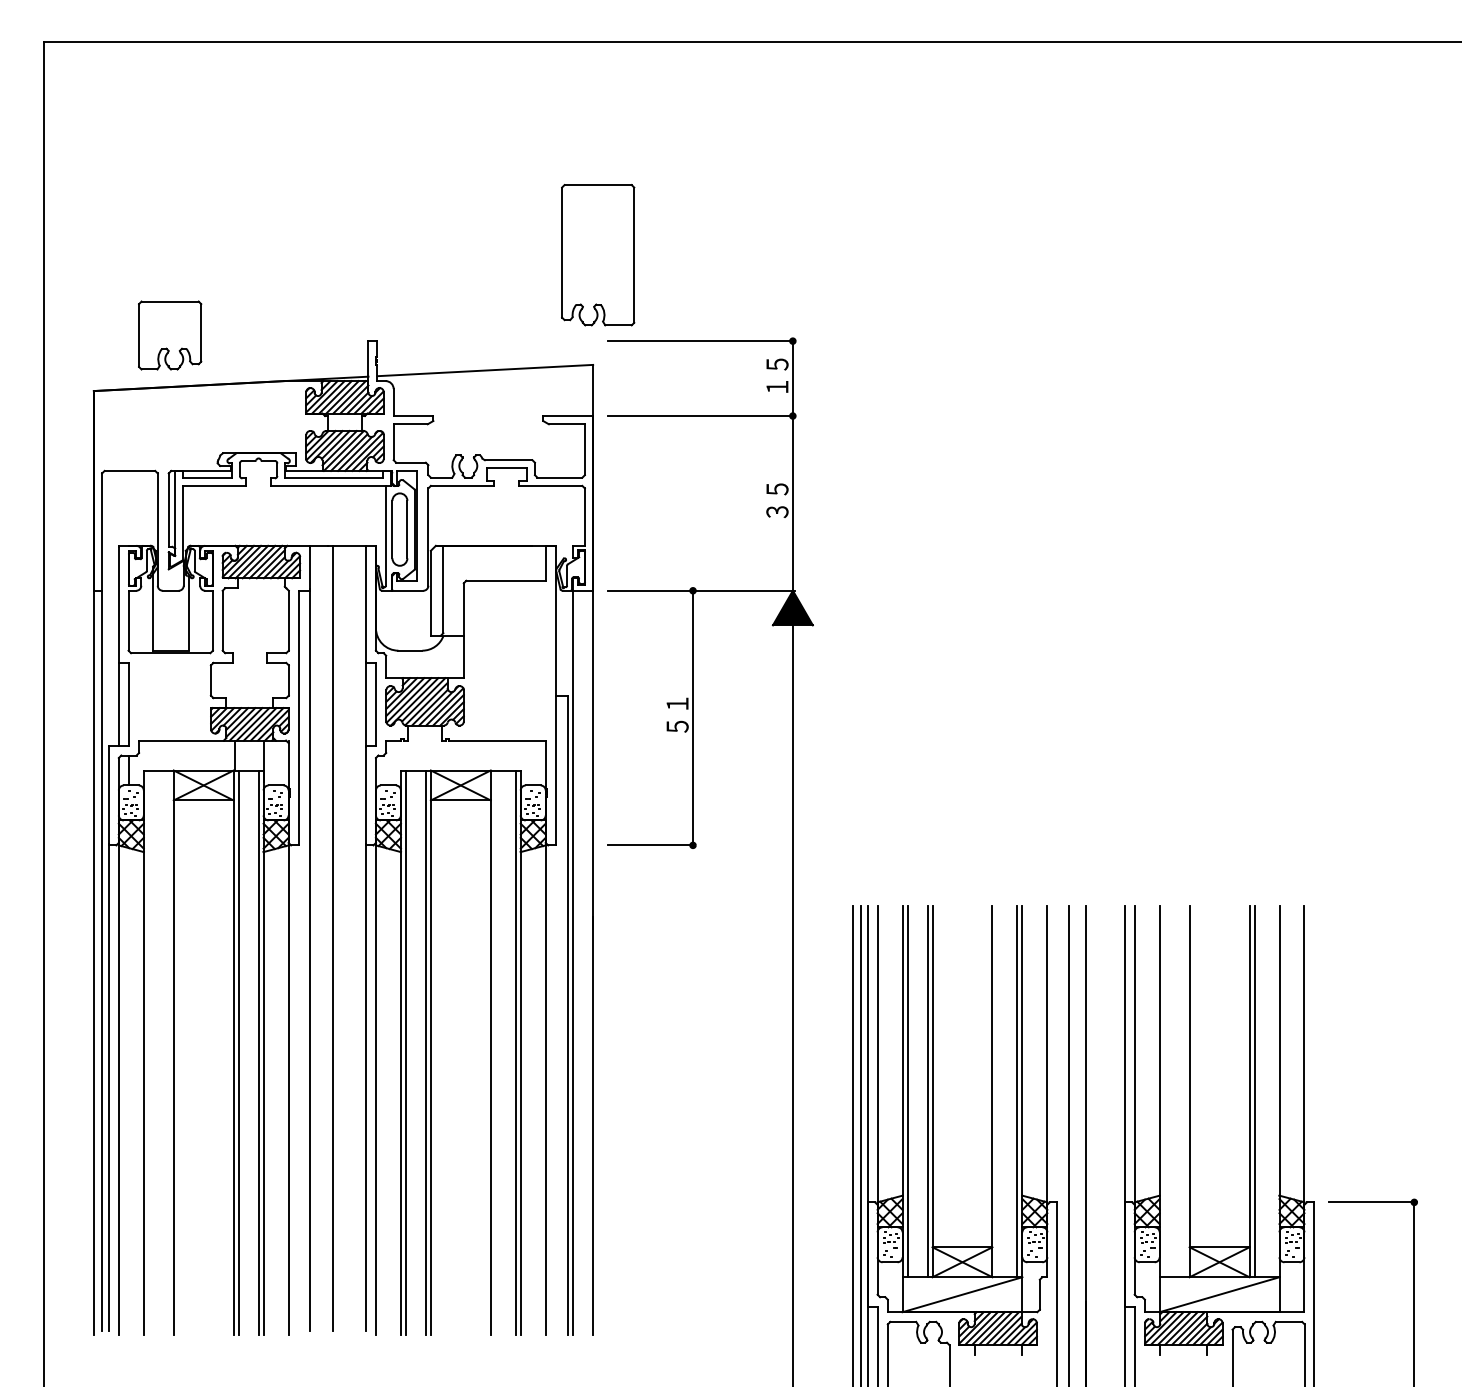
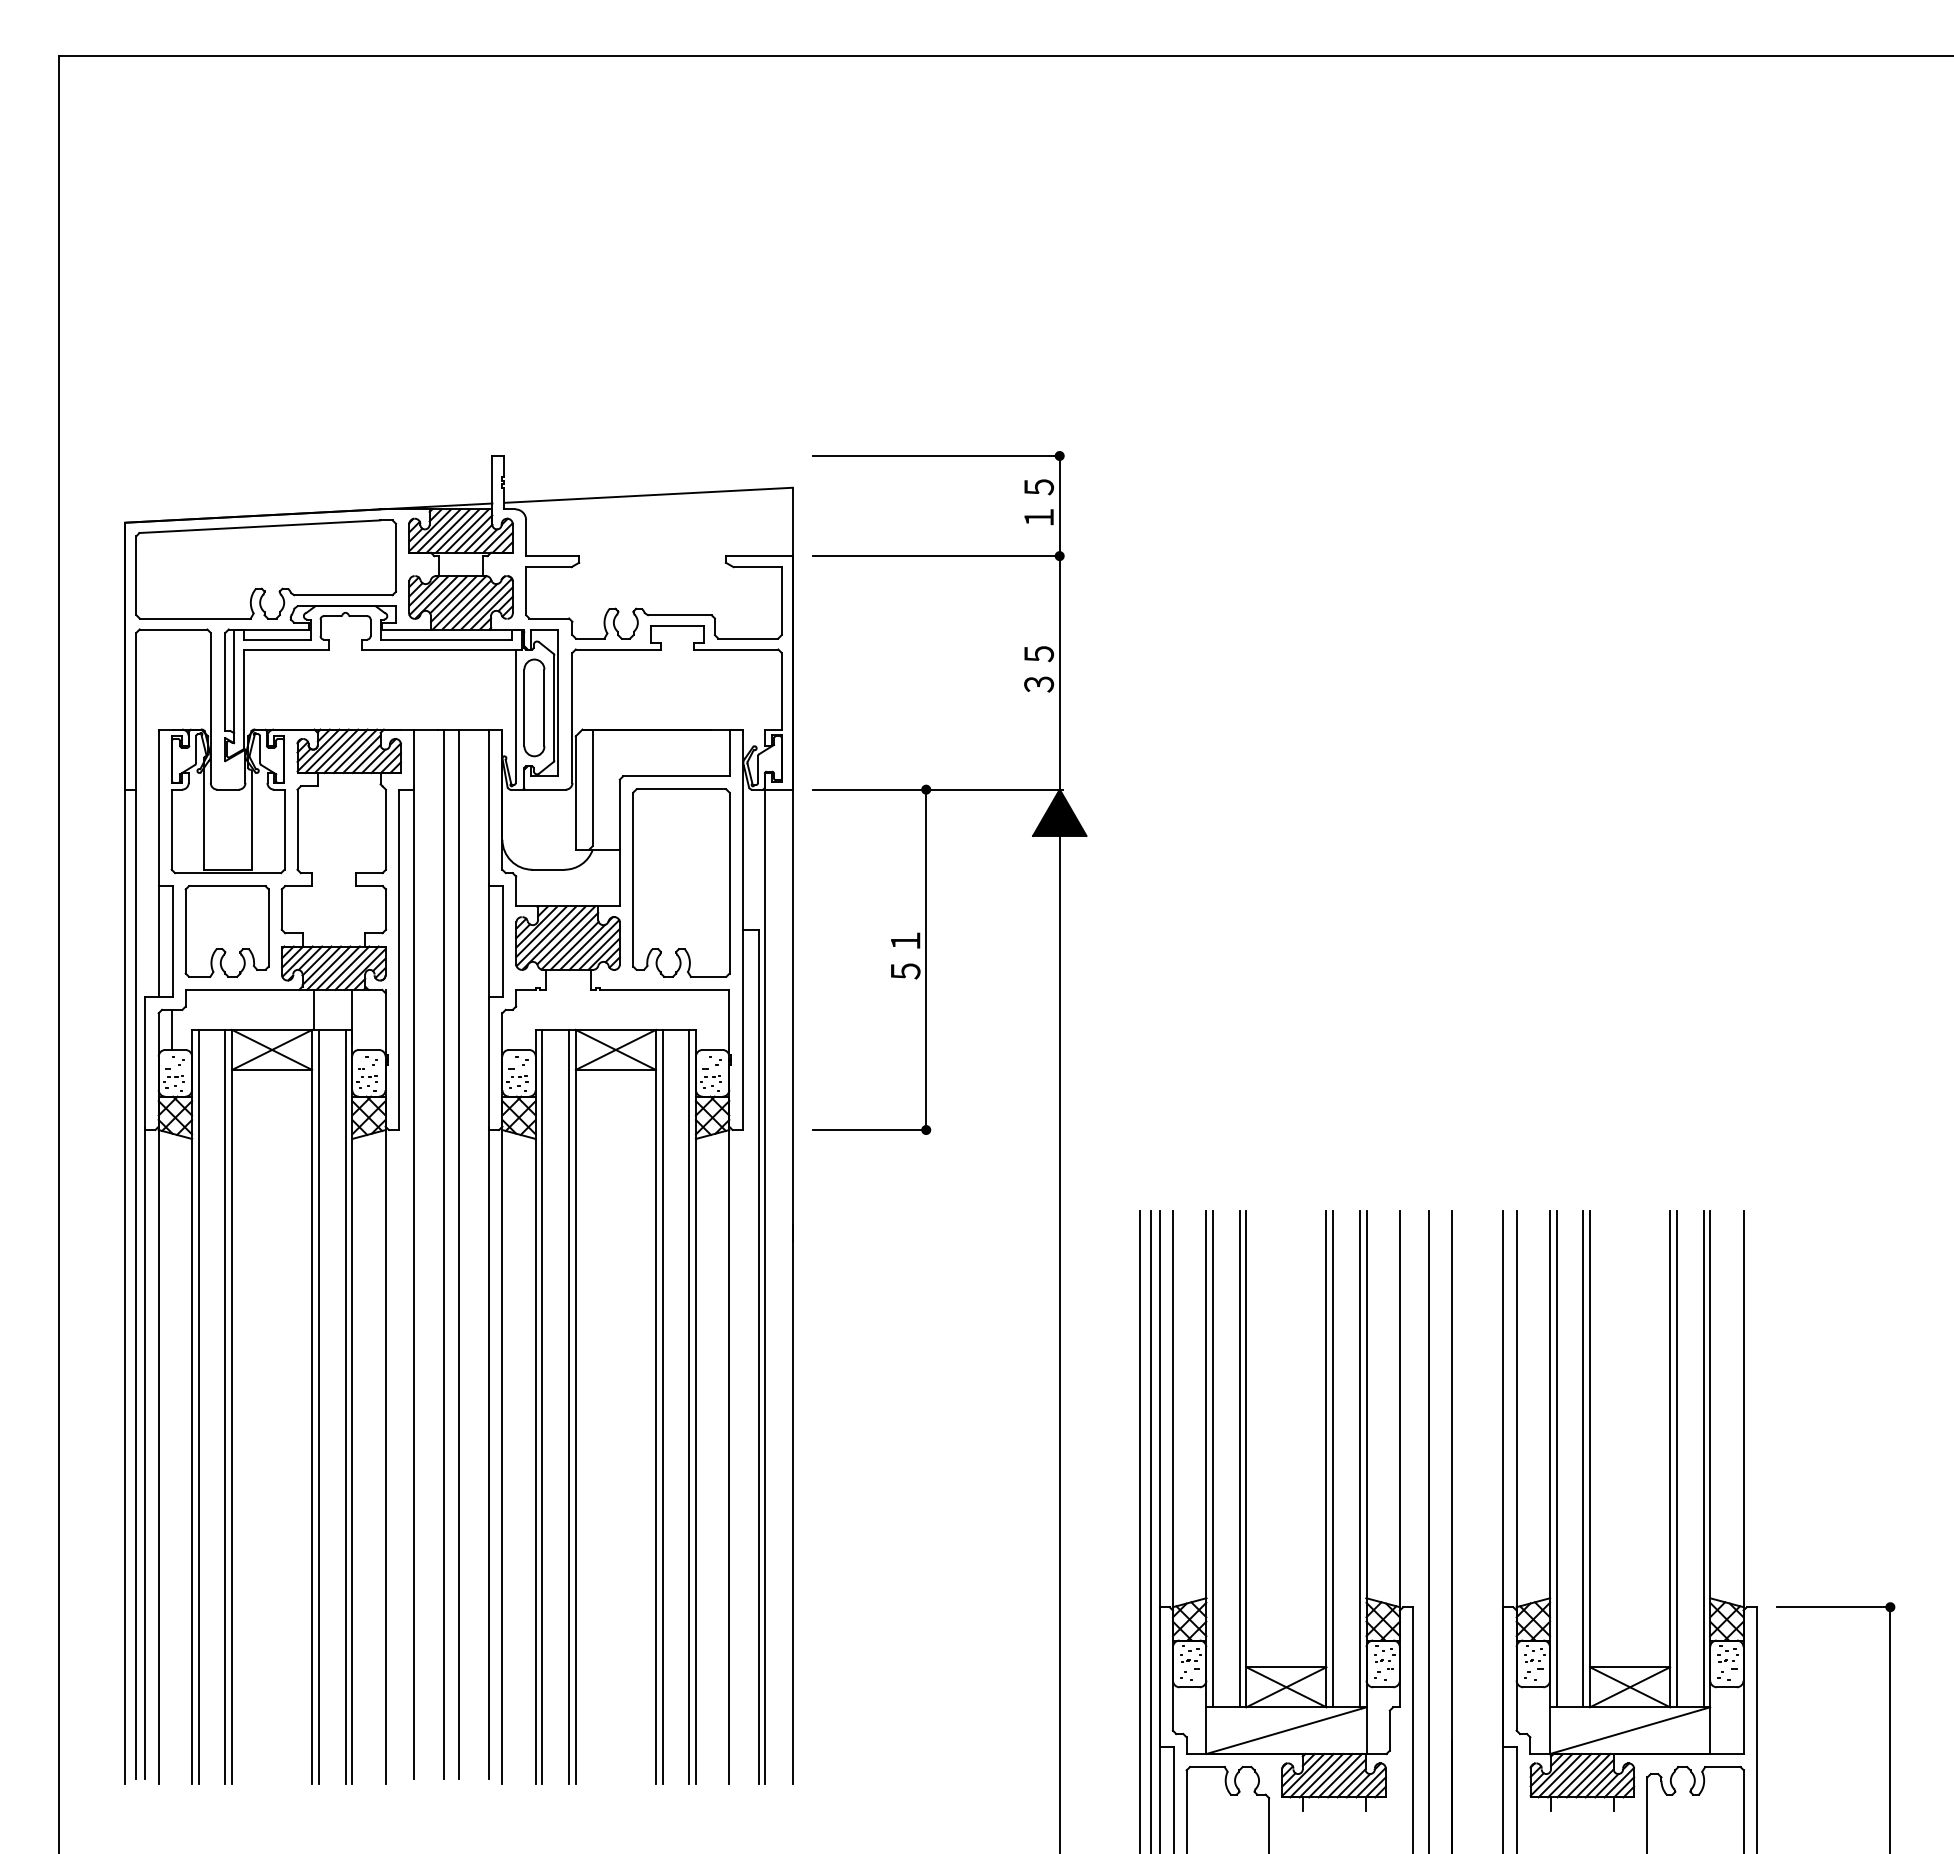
part: (598, 254) -> (681, 882), moved
part: (169, 335) -> (226, 931), moved
part: (198, 426) -> (265, 569), added
line: (343, 938) -> (459, 1254), added
line: (148, 1052) -> (198, 1406), added
line: (168, 1052) -> (225, 1406), added
line: (495, 1052) -> (662, 1406), added
line: (997, 1091) -> (1333, 1459), added
line: (1164, 1091) -> (1556, 1459), added
line: (1184, 1091) -> (1583, 1459), added
line: (1274, 1091) -> (1703, 1459), added

